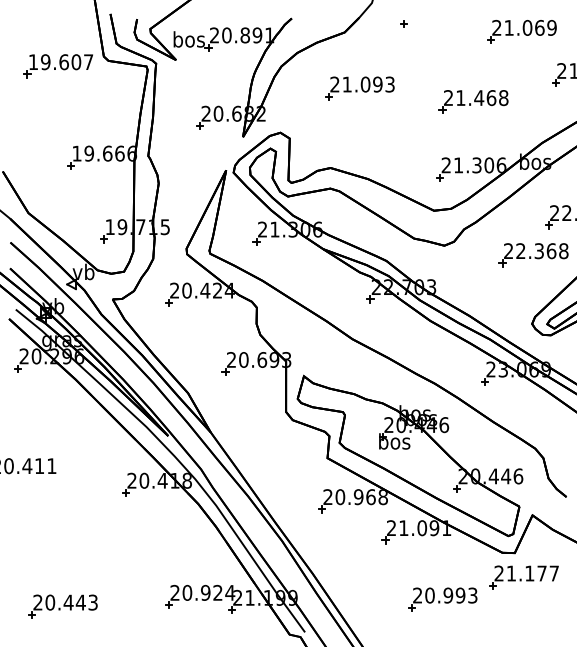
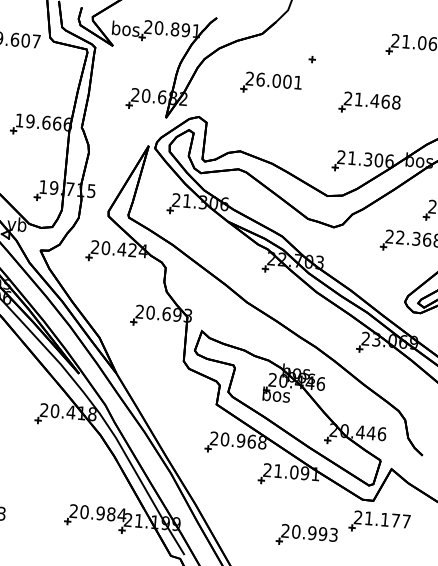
part: (403, 23) -> (311, 59), moved
text: (368, 84) -> (279, 81), 21.093 -> 26.001
text: (217, 592) -> (110, 513), 20.924 -> 20.984

